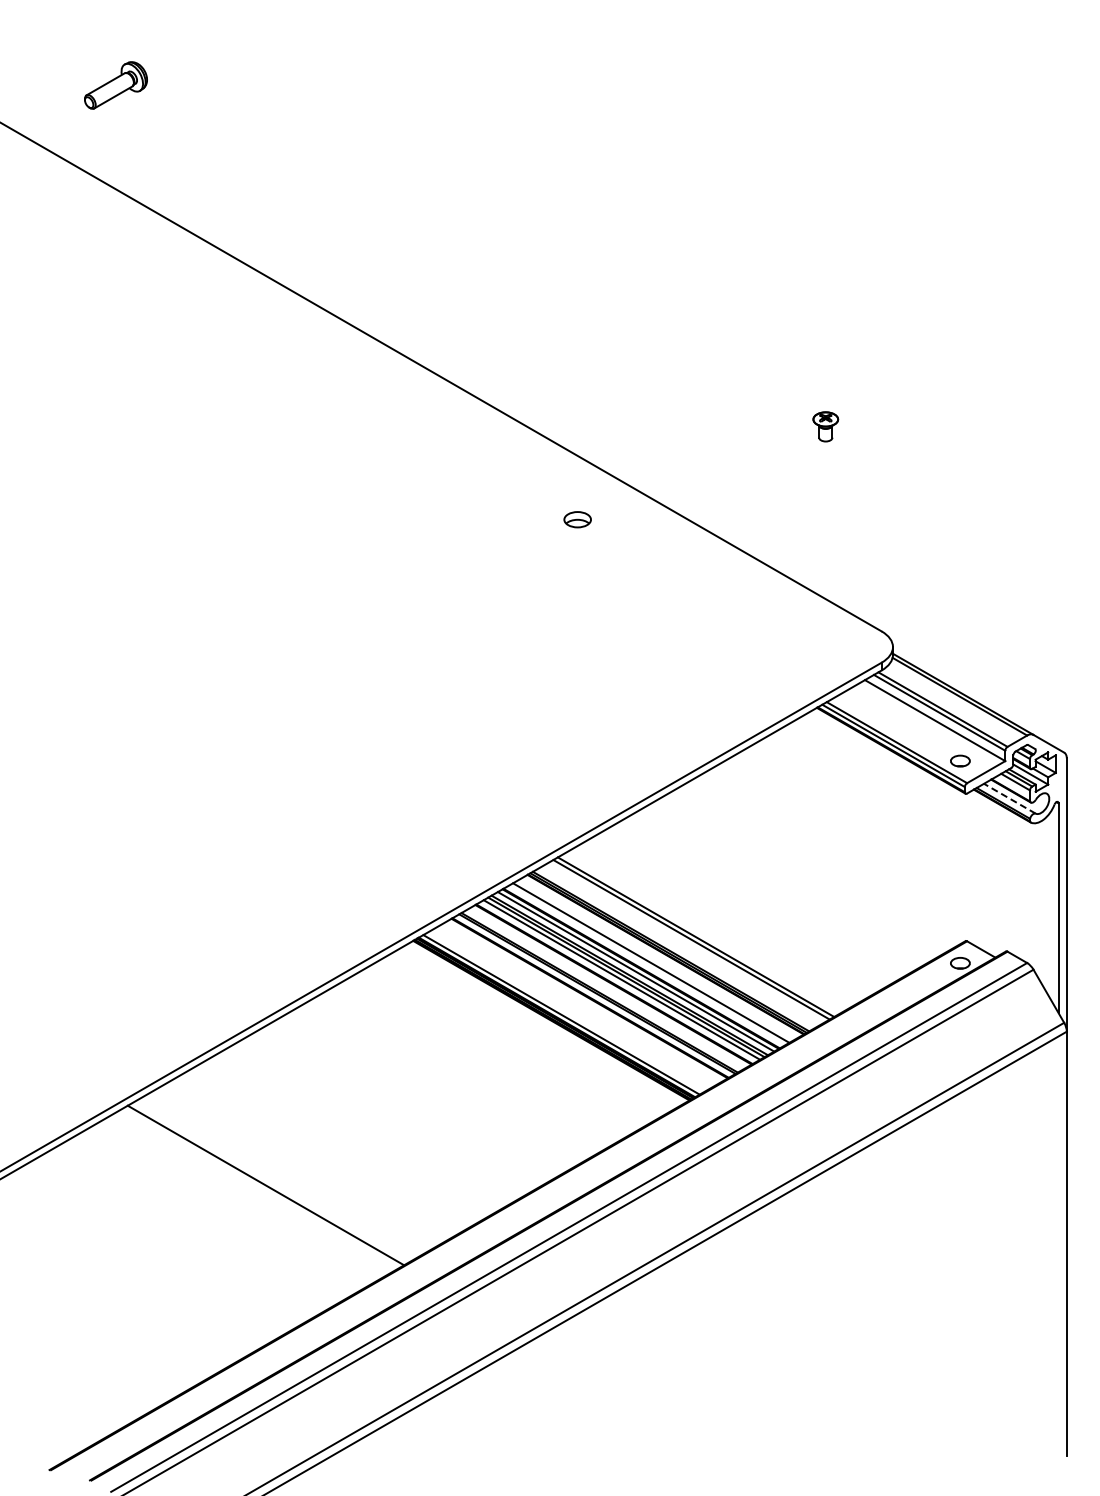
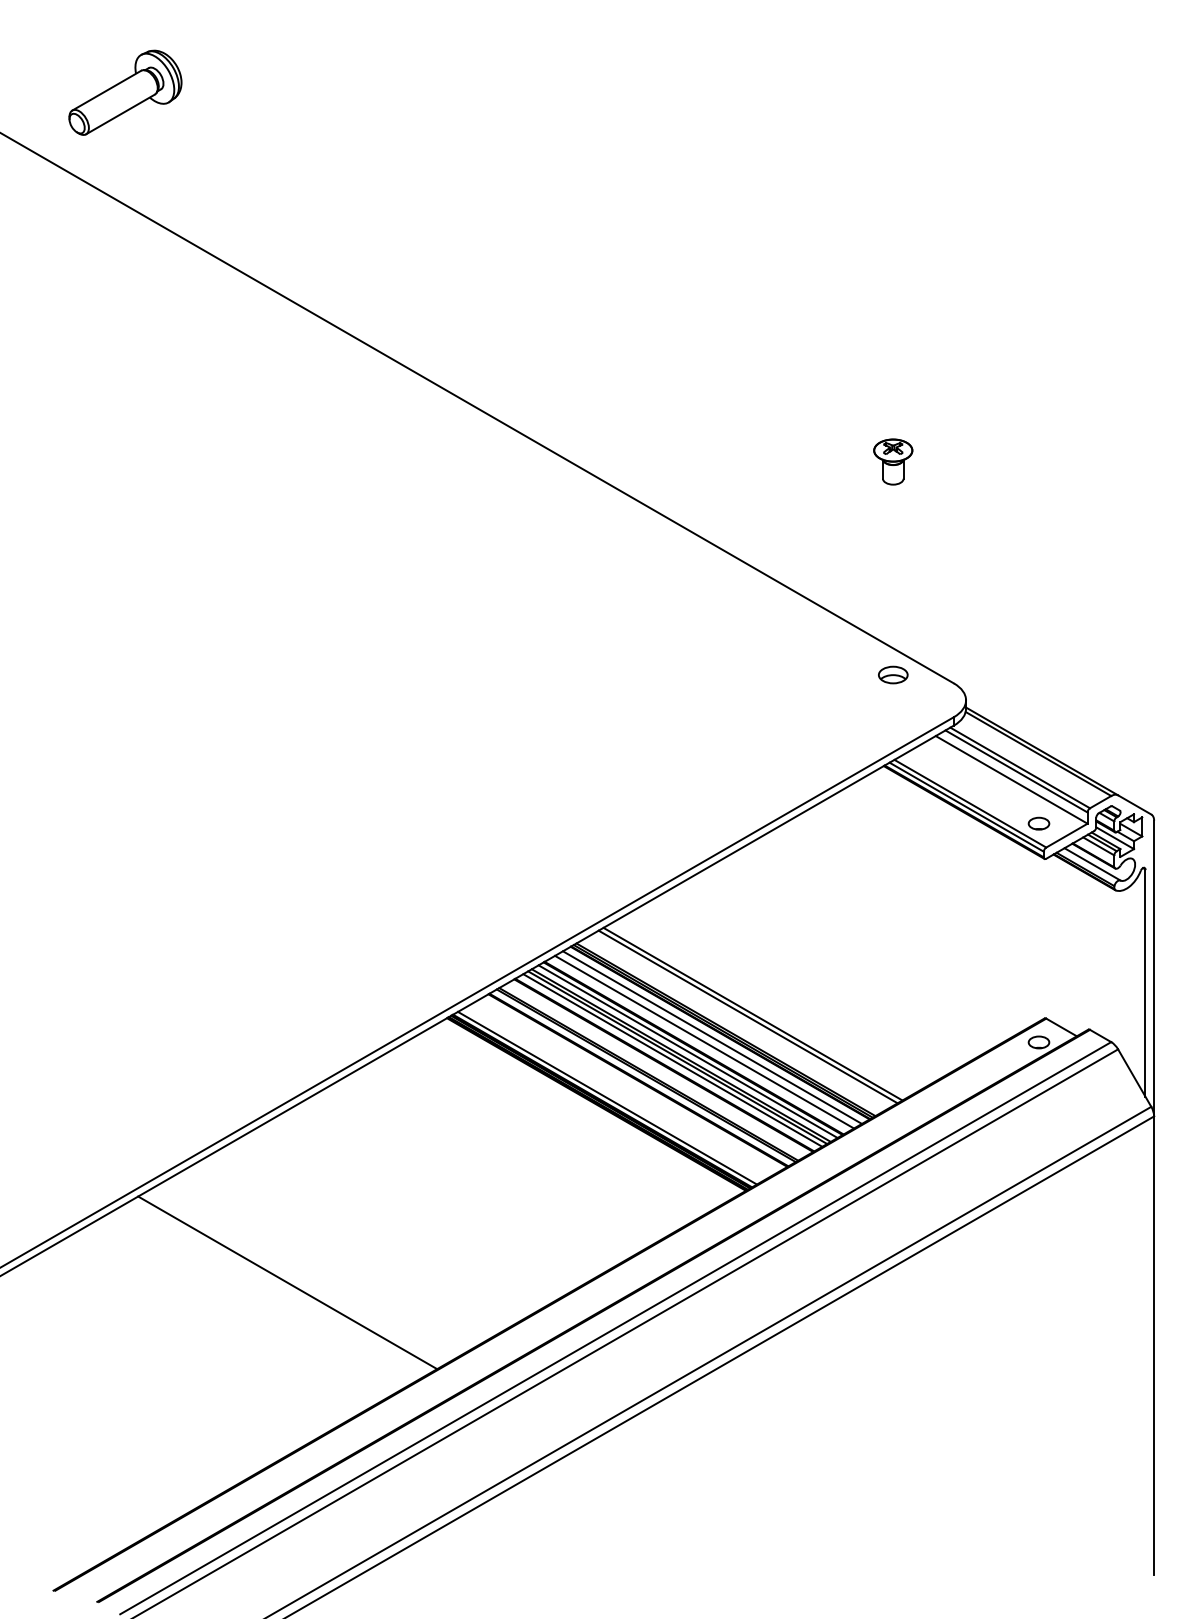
part: (115, 85) -> (124, 92), size x1.67
part: (825, 426) -> (893, 461), size x1.43
part: (577, 519) -> (893, 674), moved
line: (1009, 798) -> (1092, 864), dashed -> solid
line: (658, 958) -> (712, 1037), added

